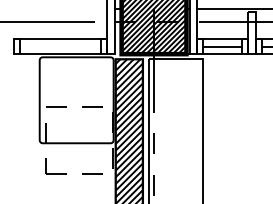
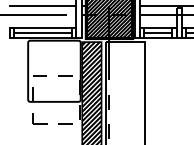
line: (59, 9) -> (42, 6), added
line: (61, 47) -> (43, 33), added

